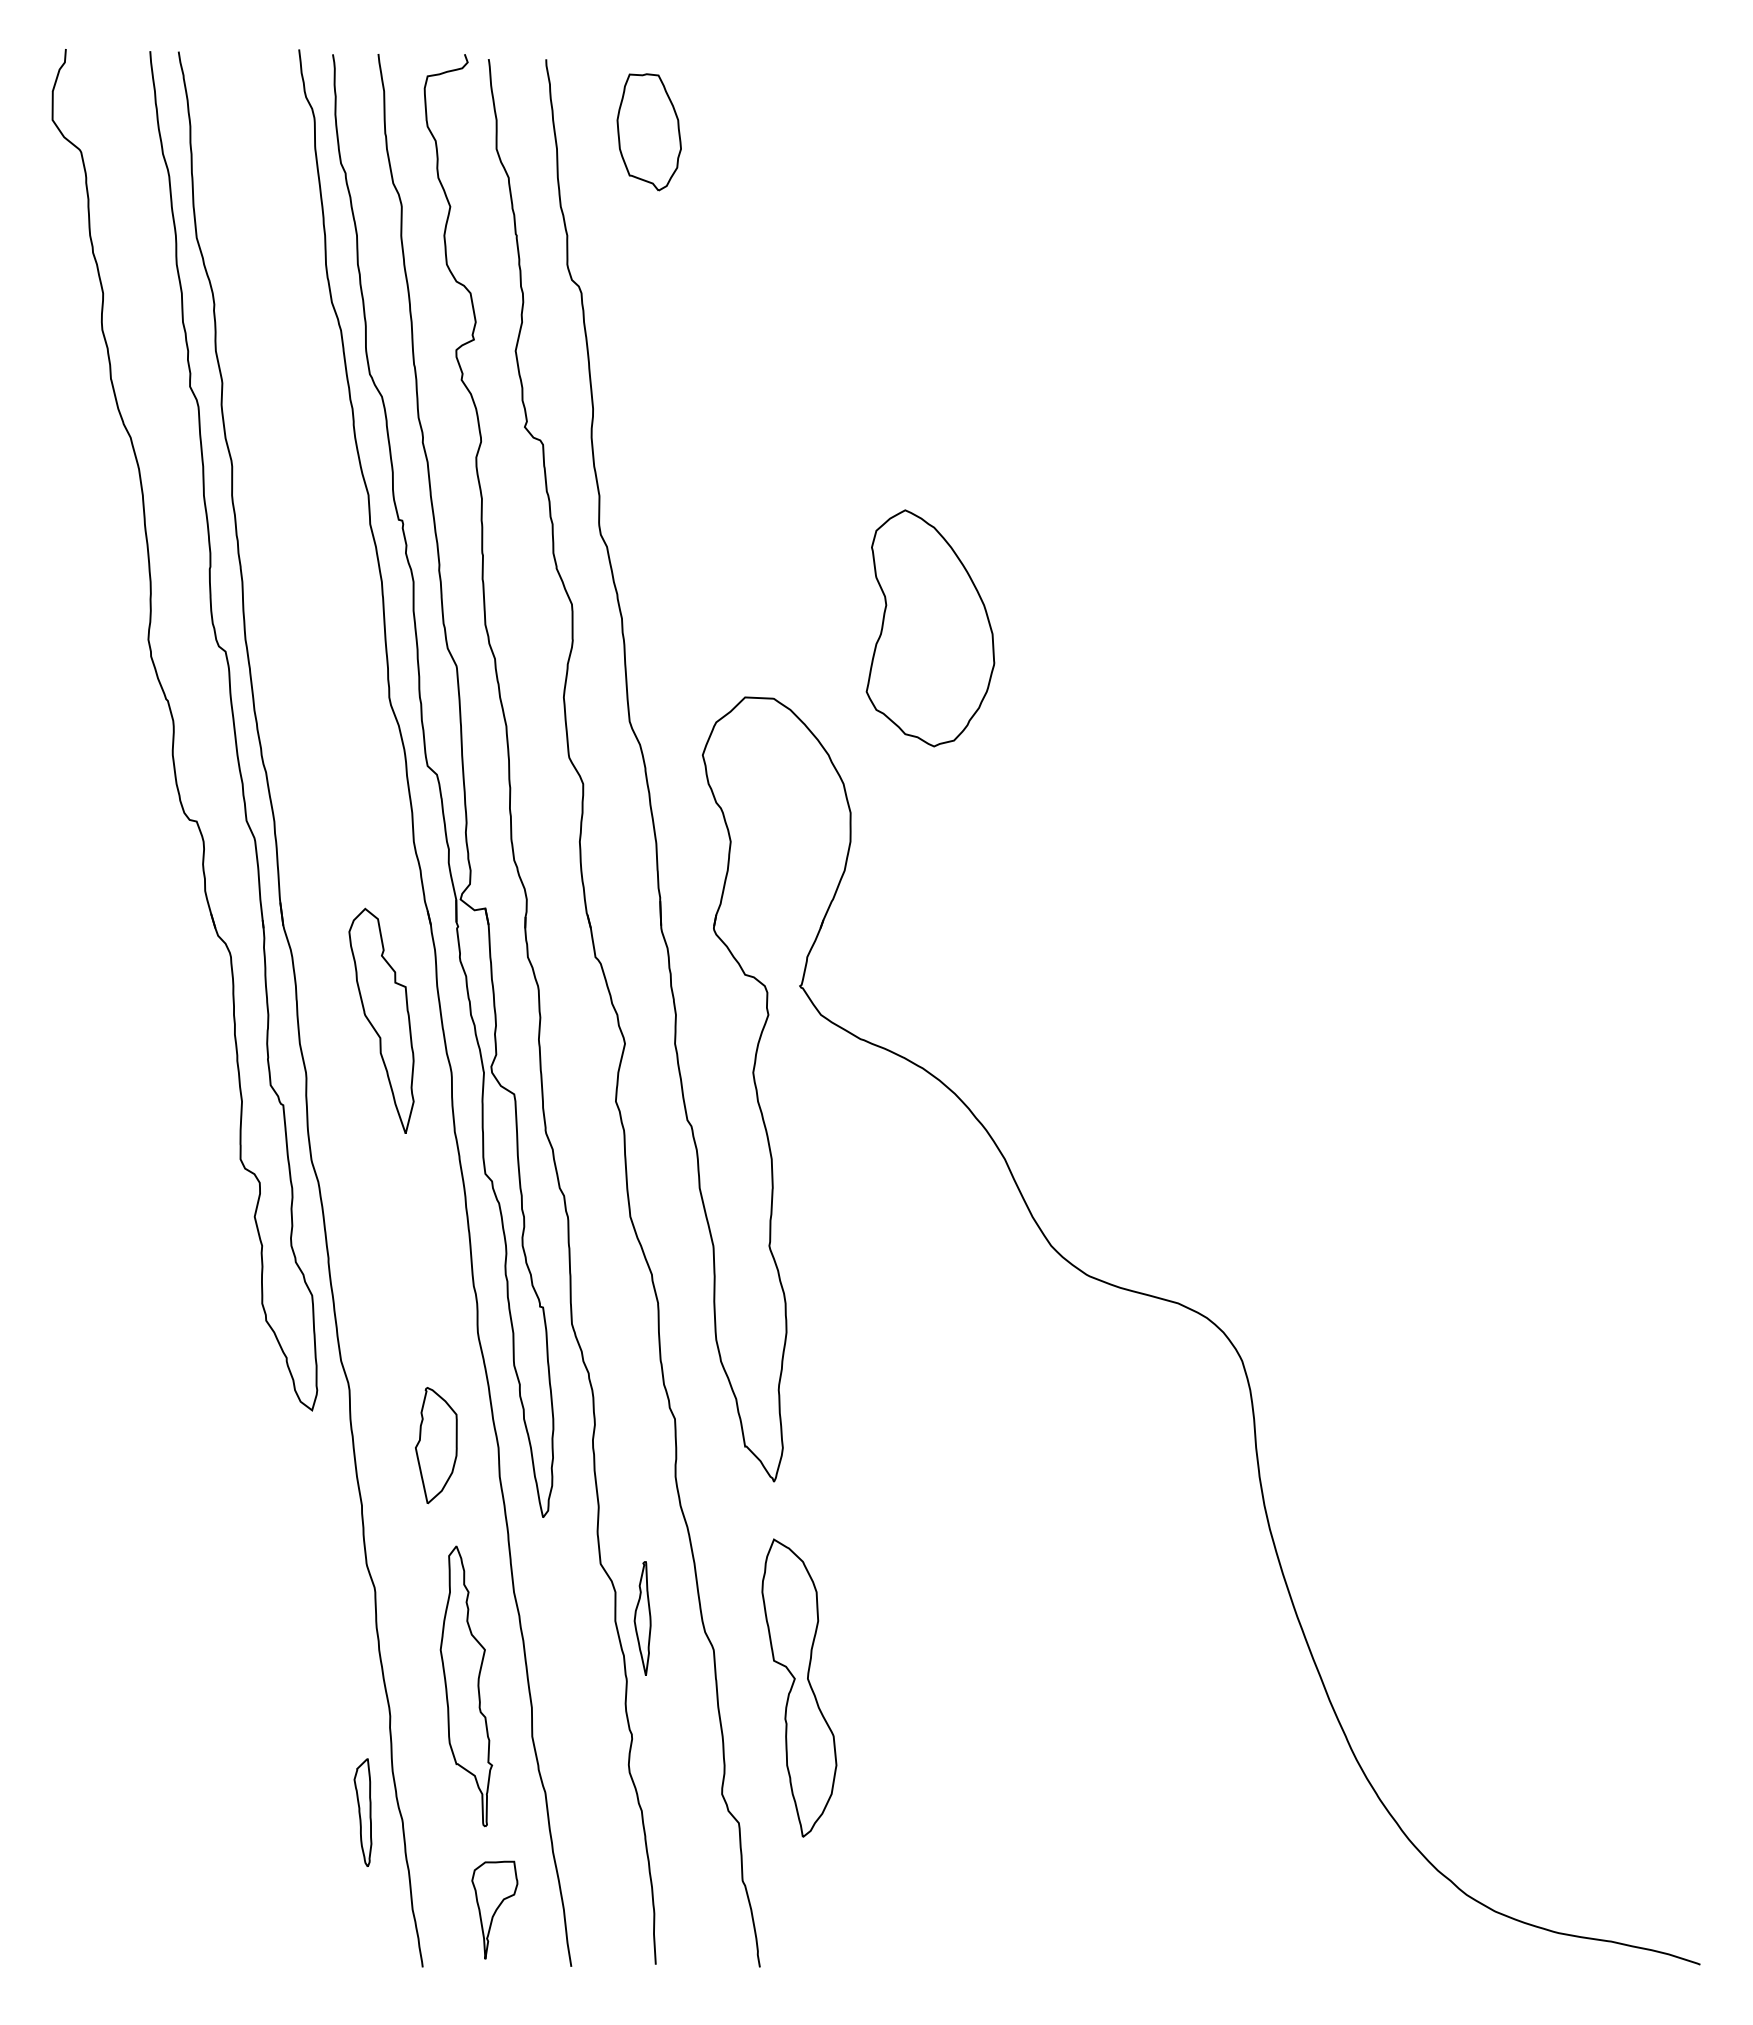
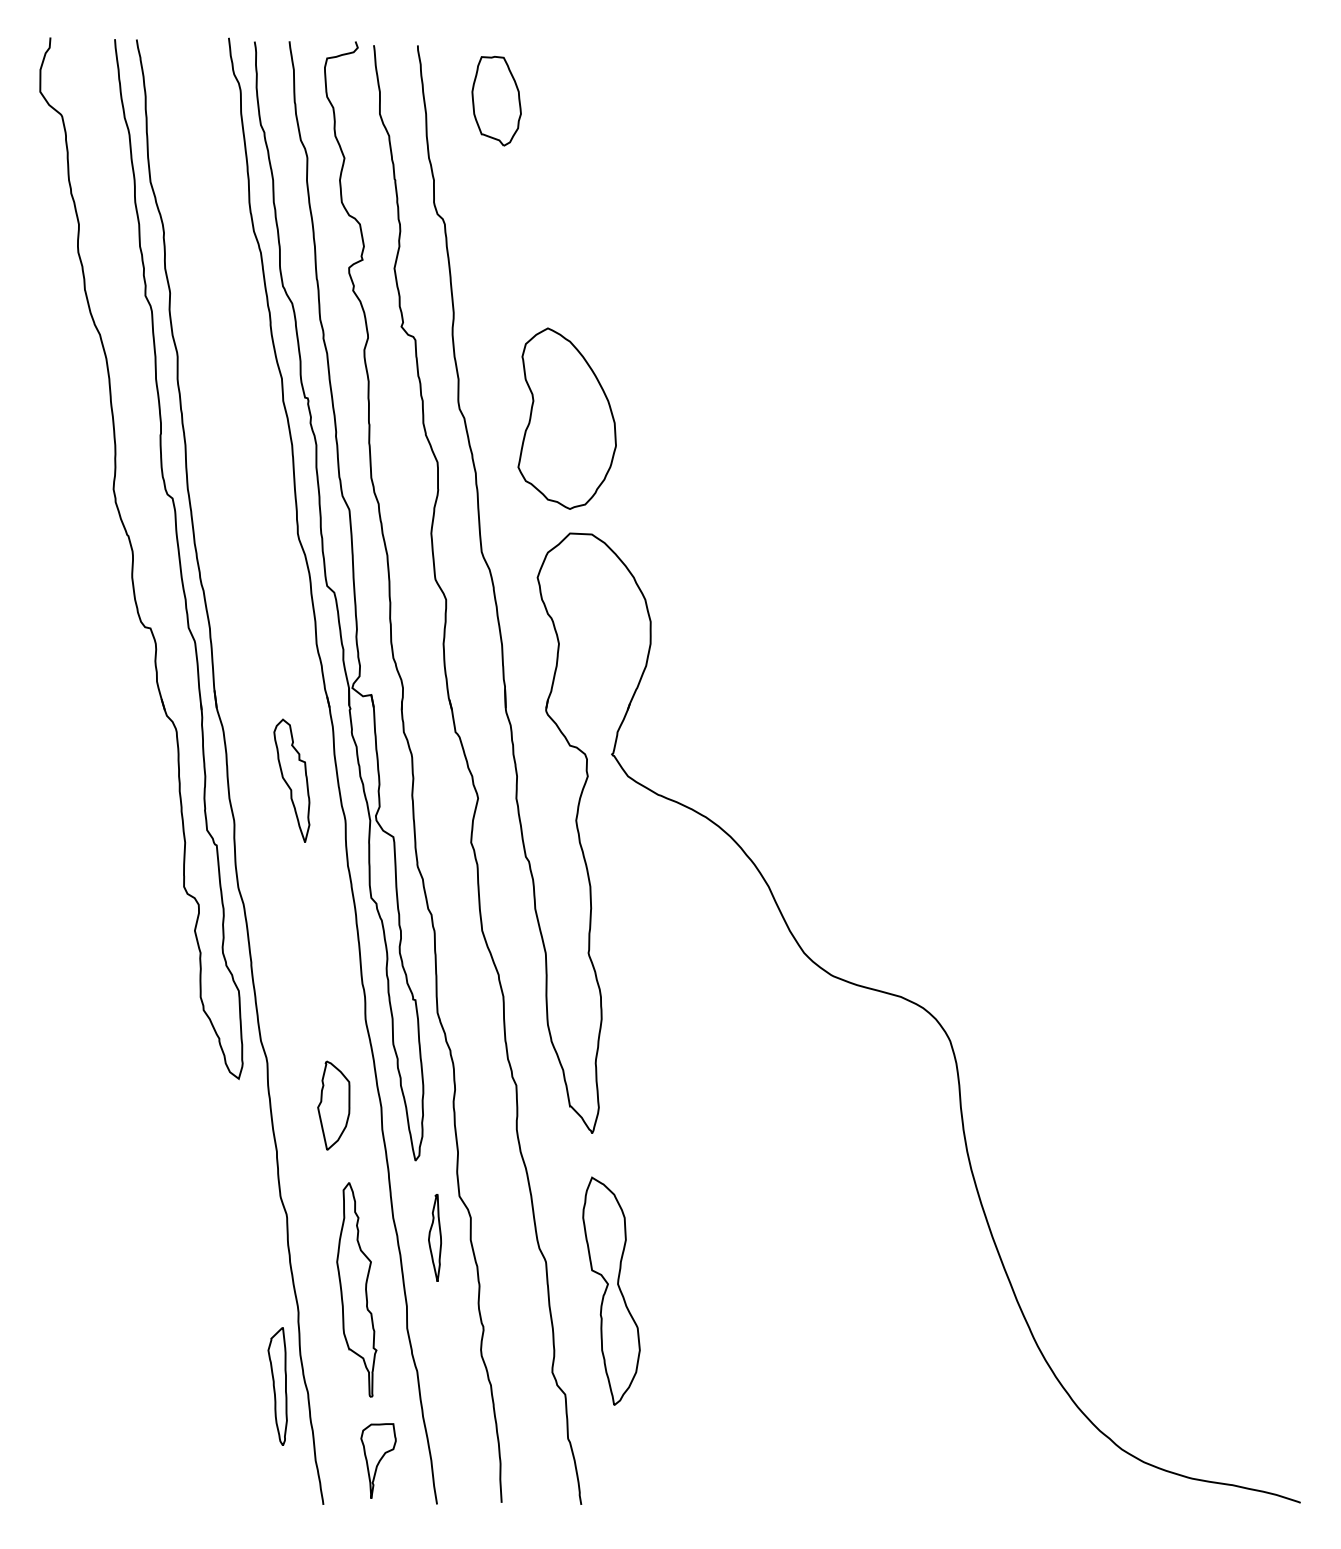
part: (930, 628) -> (567, 418), moved
part: (381, 1020) -> (291, 780), size x0.71
part: (642, 1618) -> (434, 1238), moved
part: (362, 1812) -> (277, 1386), size x1.43

